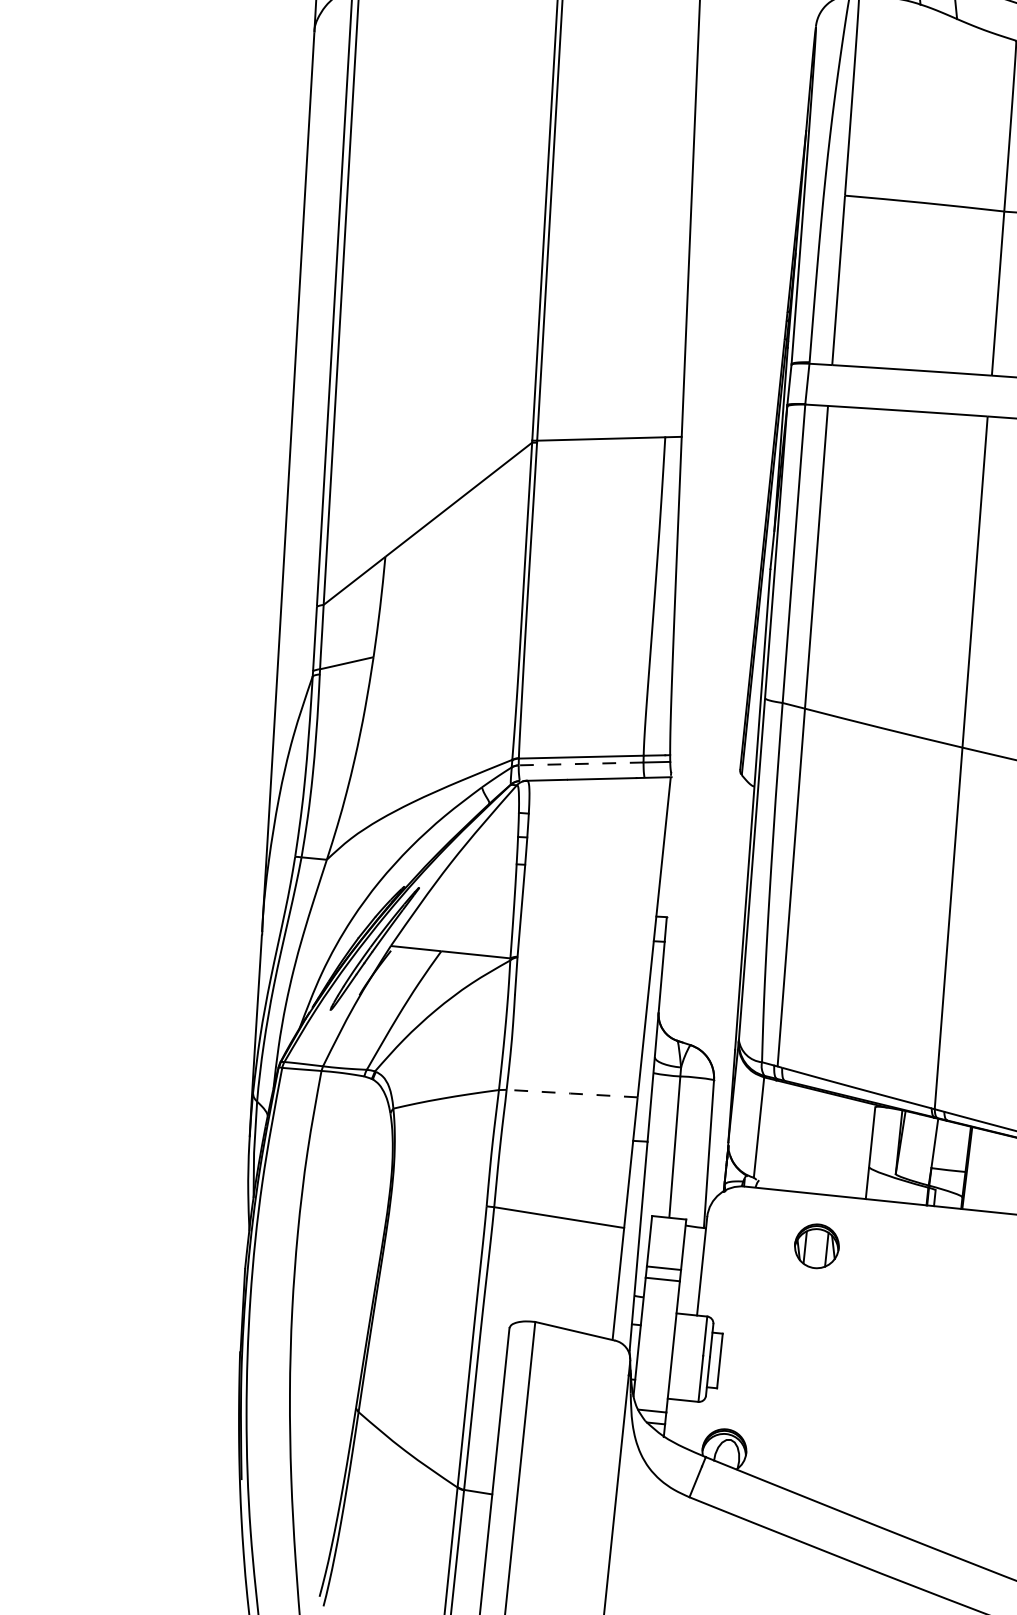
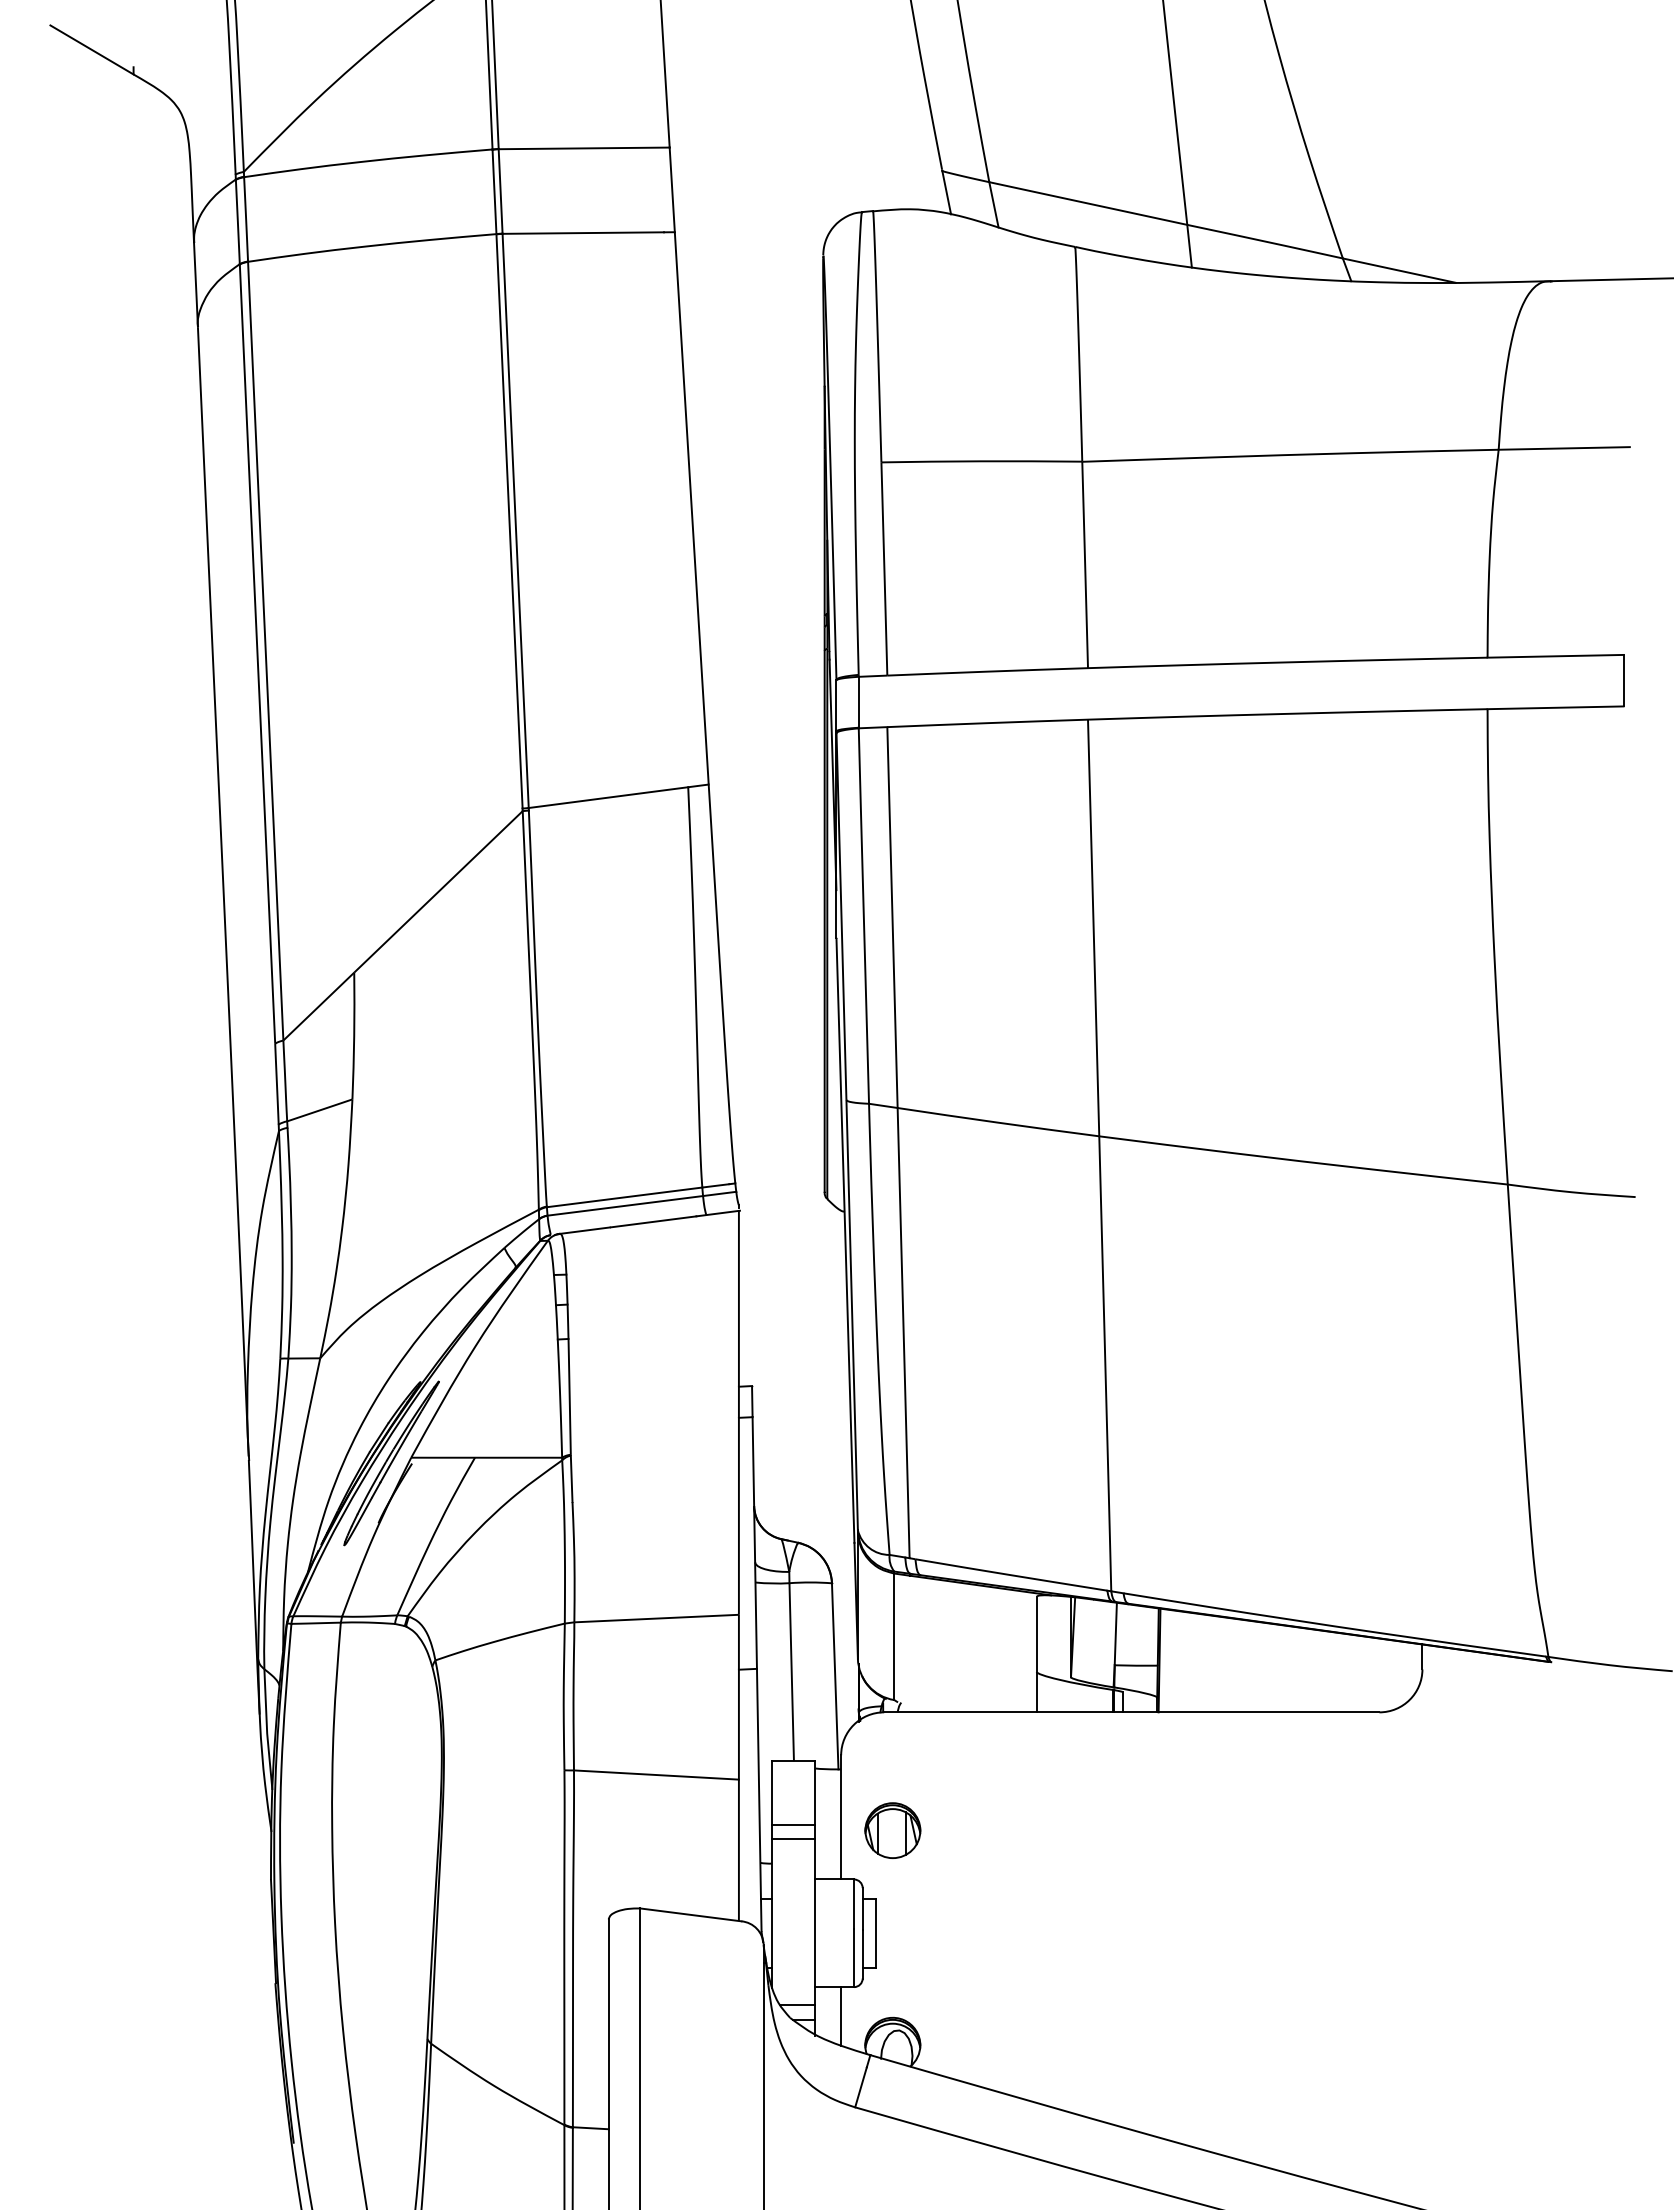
line: (580, 763) -> (624, 1205), dashed -> solid
line: (571, 1093) -> (655, 1618), dashed -> solid
part: (816, 1246) -> (892, 1830), moved
line: (686, 1424) -> (841, 2016), added

